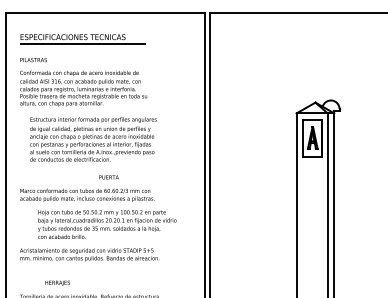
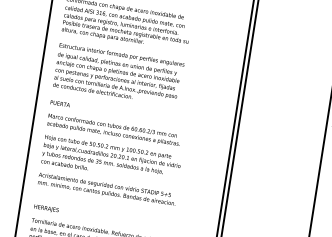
text: (93, 139) -> (118, 74), moved
text: (108, 177) -> (59, 103), moved
text: (107, 224) -> (111, 159), moved
text: (57, 282) -> (46, 207), moved

